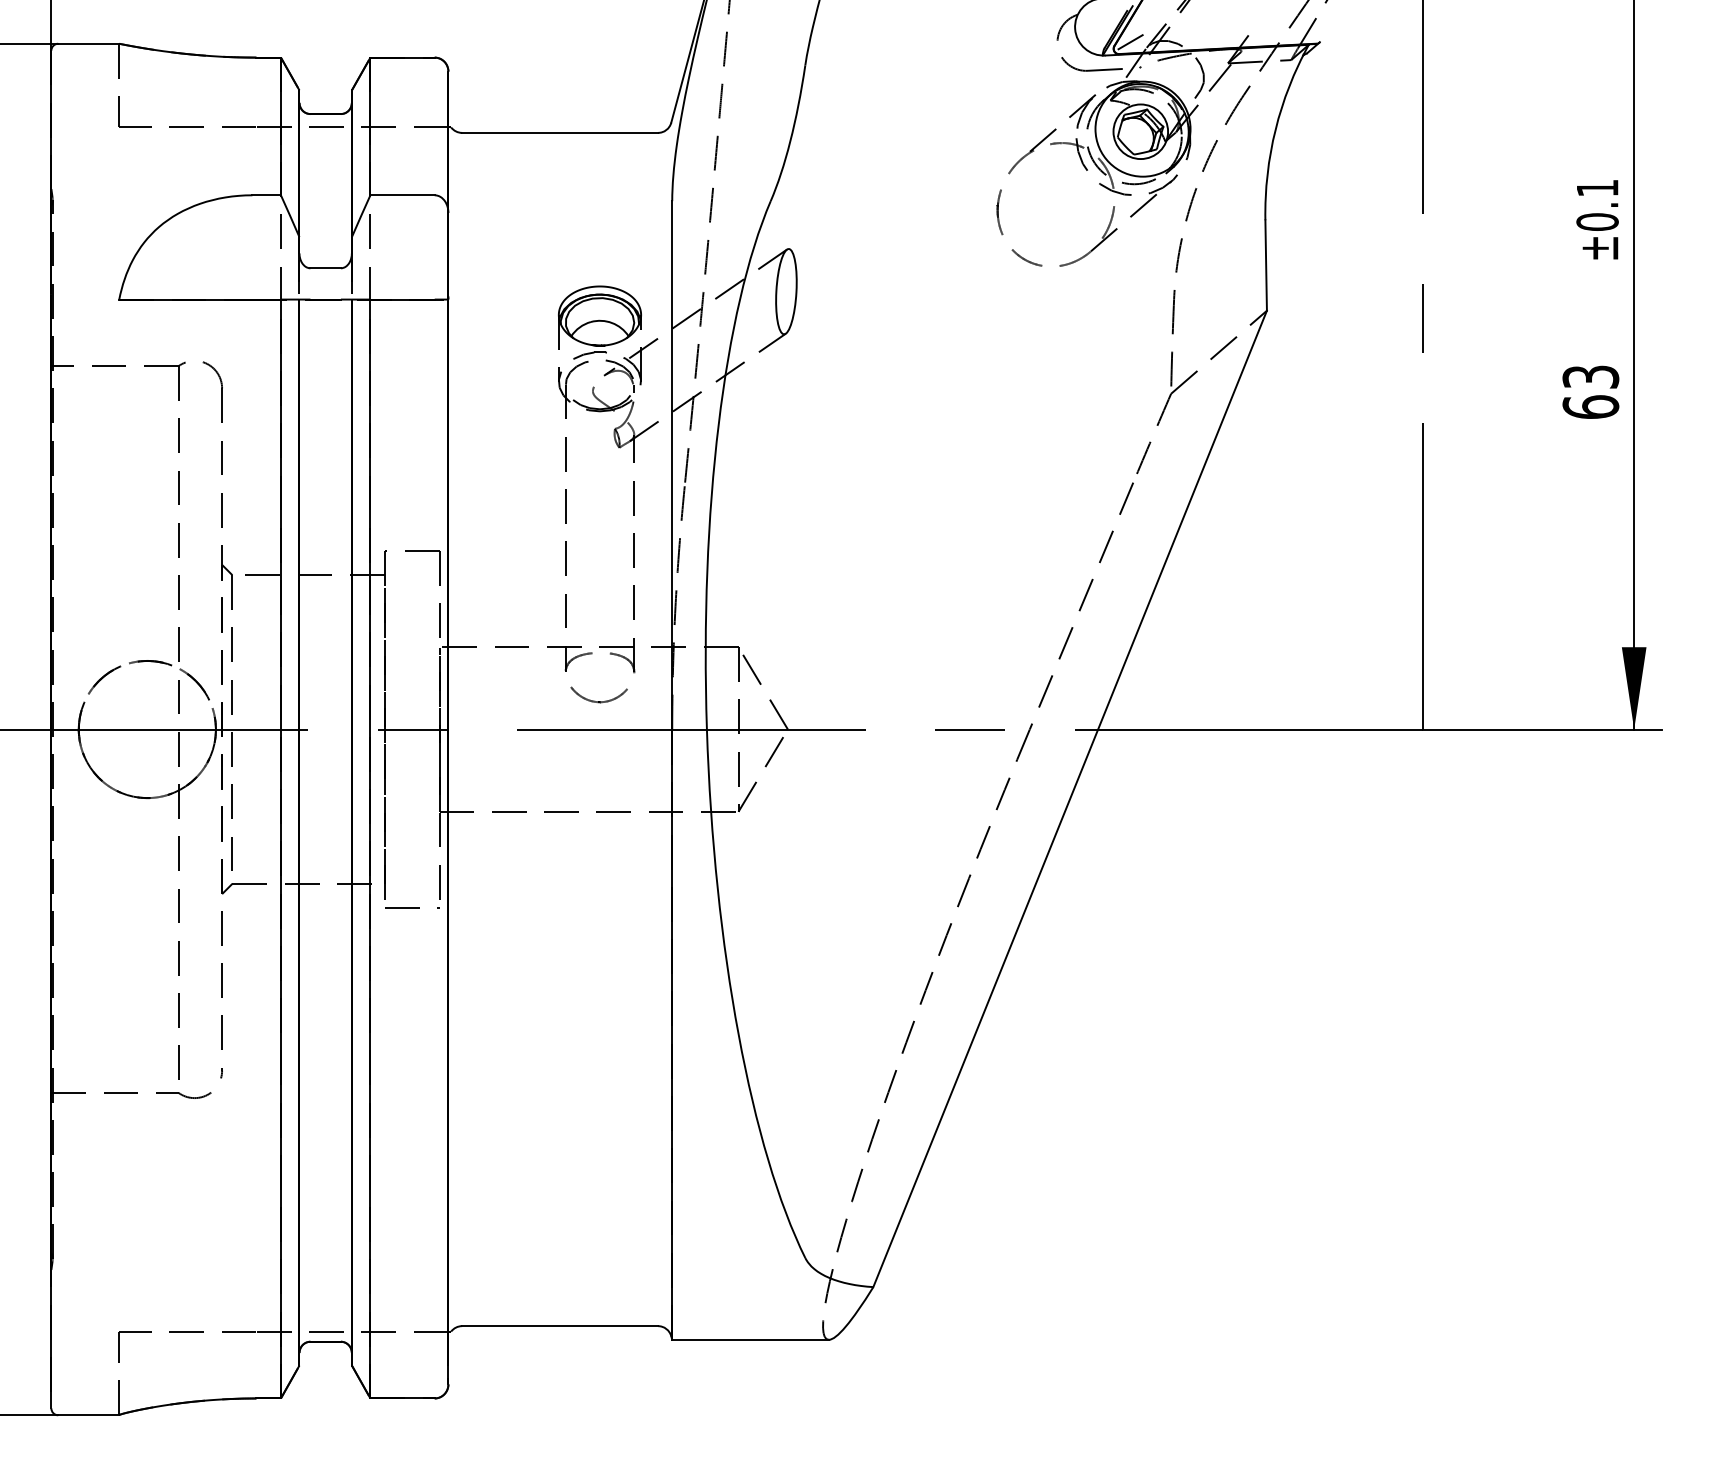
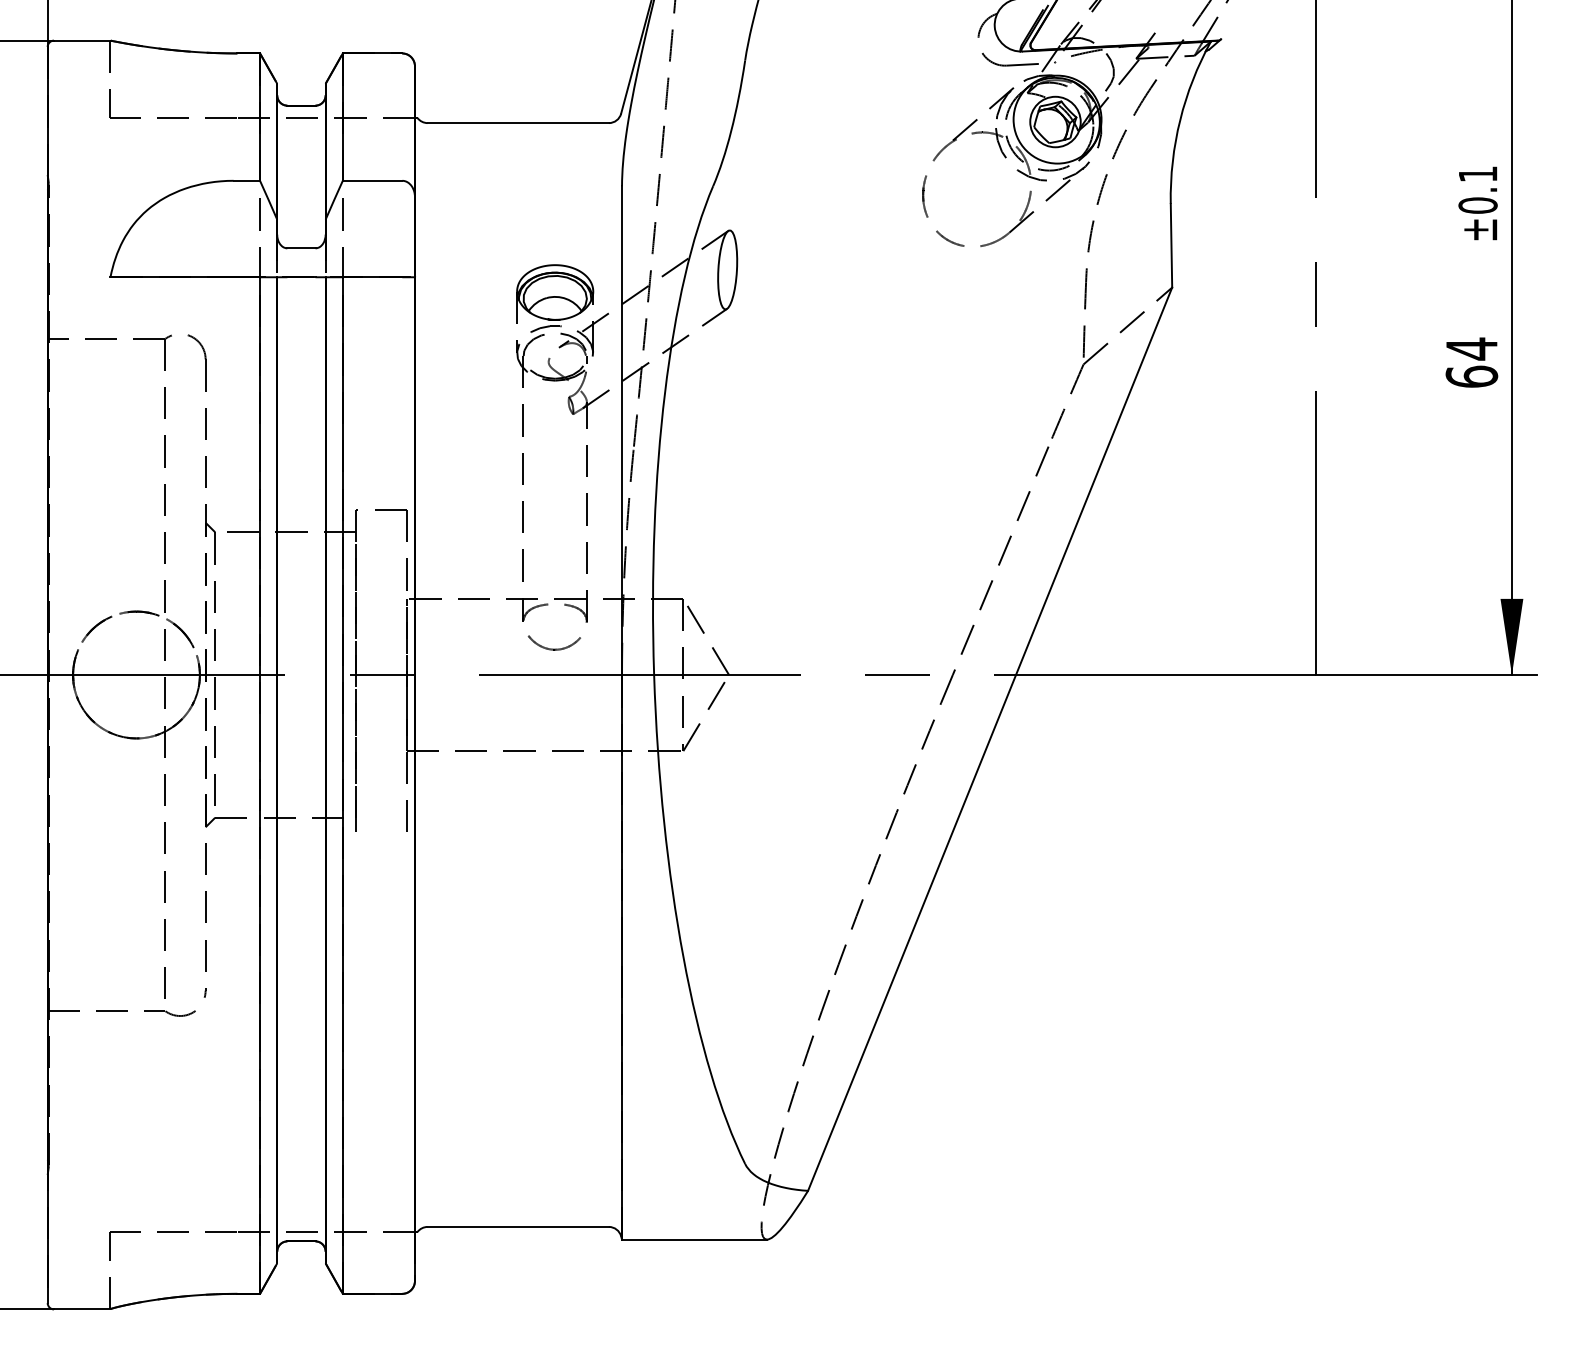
line: (1130, 42) -> (1045, 39), removed
text: (1590, 376) -> (1471, 348), 63 -> 64
line: (412, 907) -> (381, 839), removed

